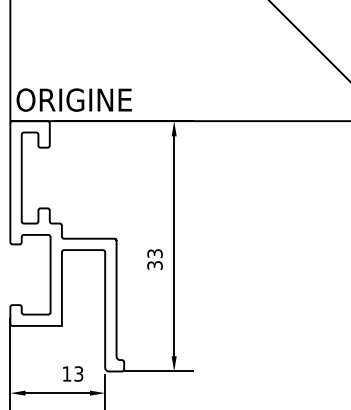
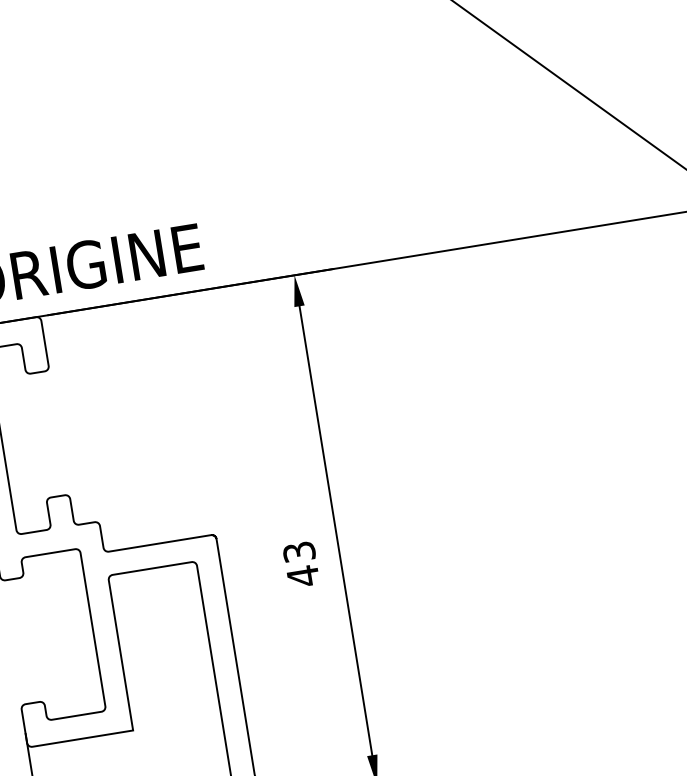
text: (154, 265) -> (302, 576), 33 -> 43

